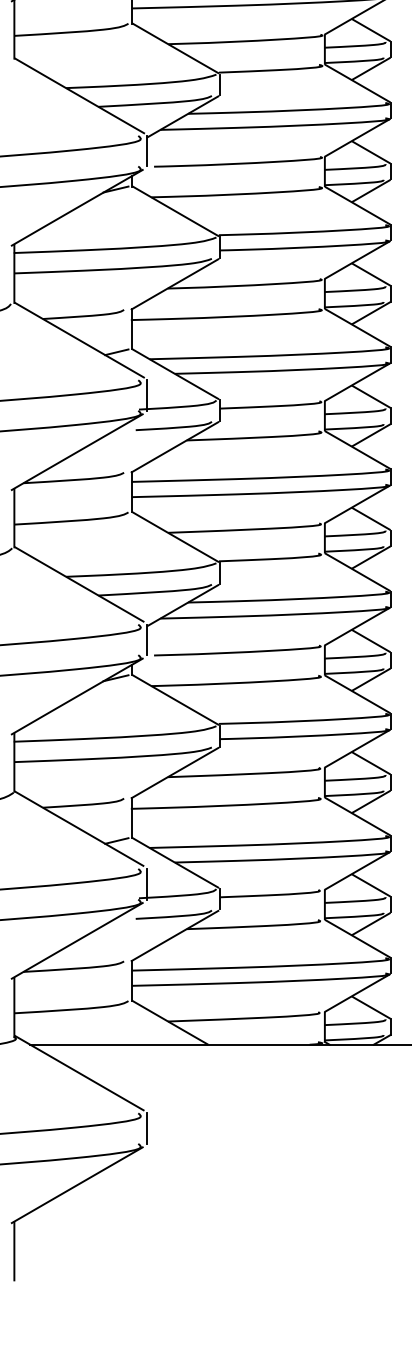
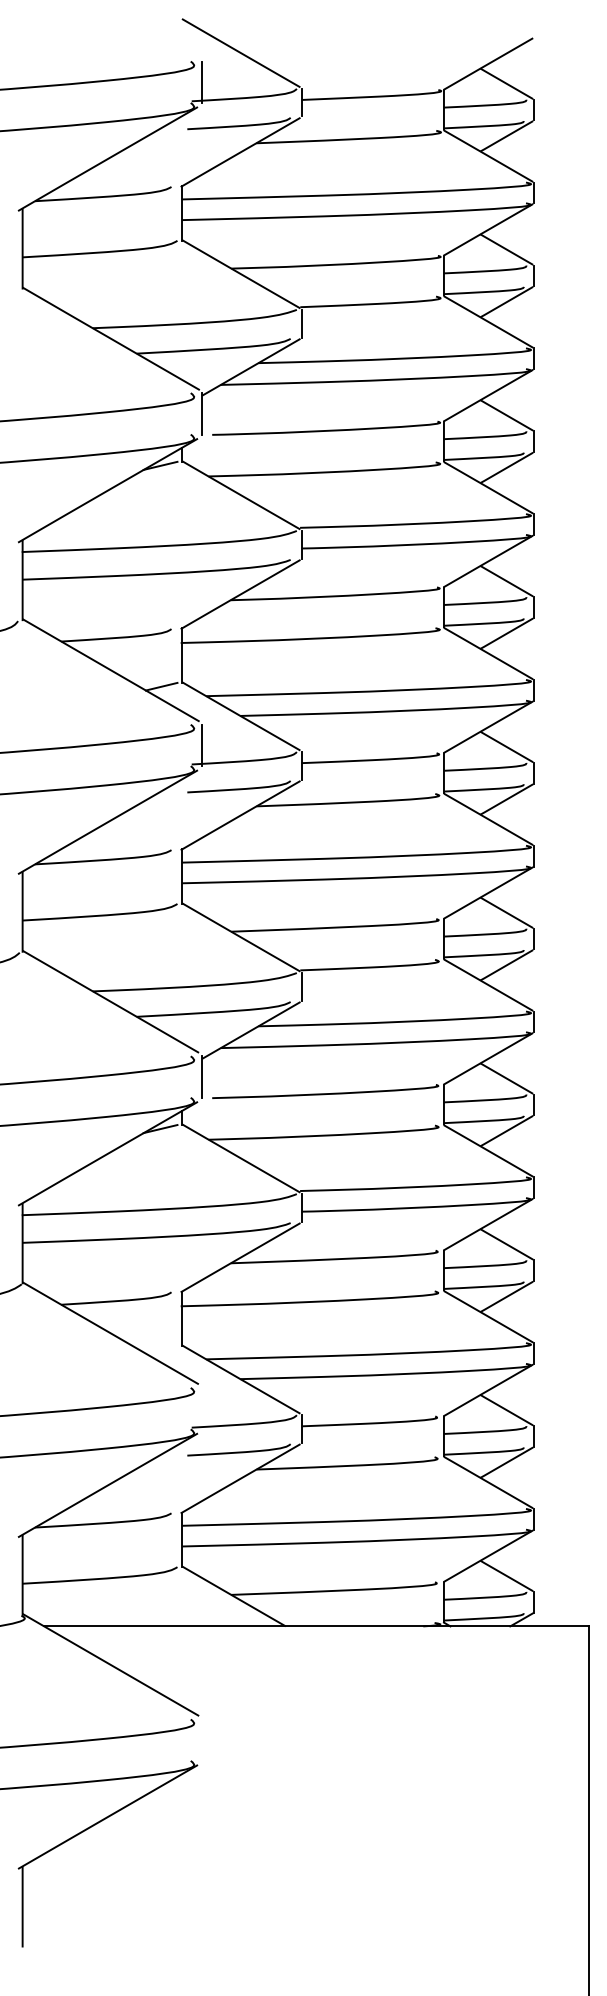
line: (116, 840) -> (161, 1349), removed
line: (146, 884) -> (202, 1408), removed
line: (146, 1128) -> (202, 1739), removed

